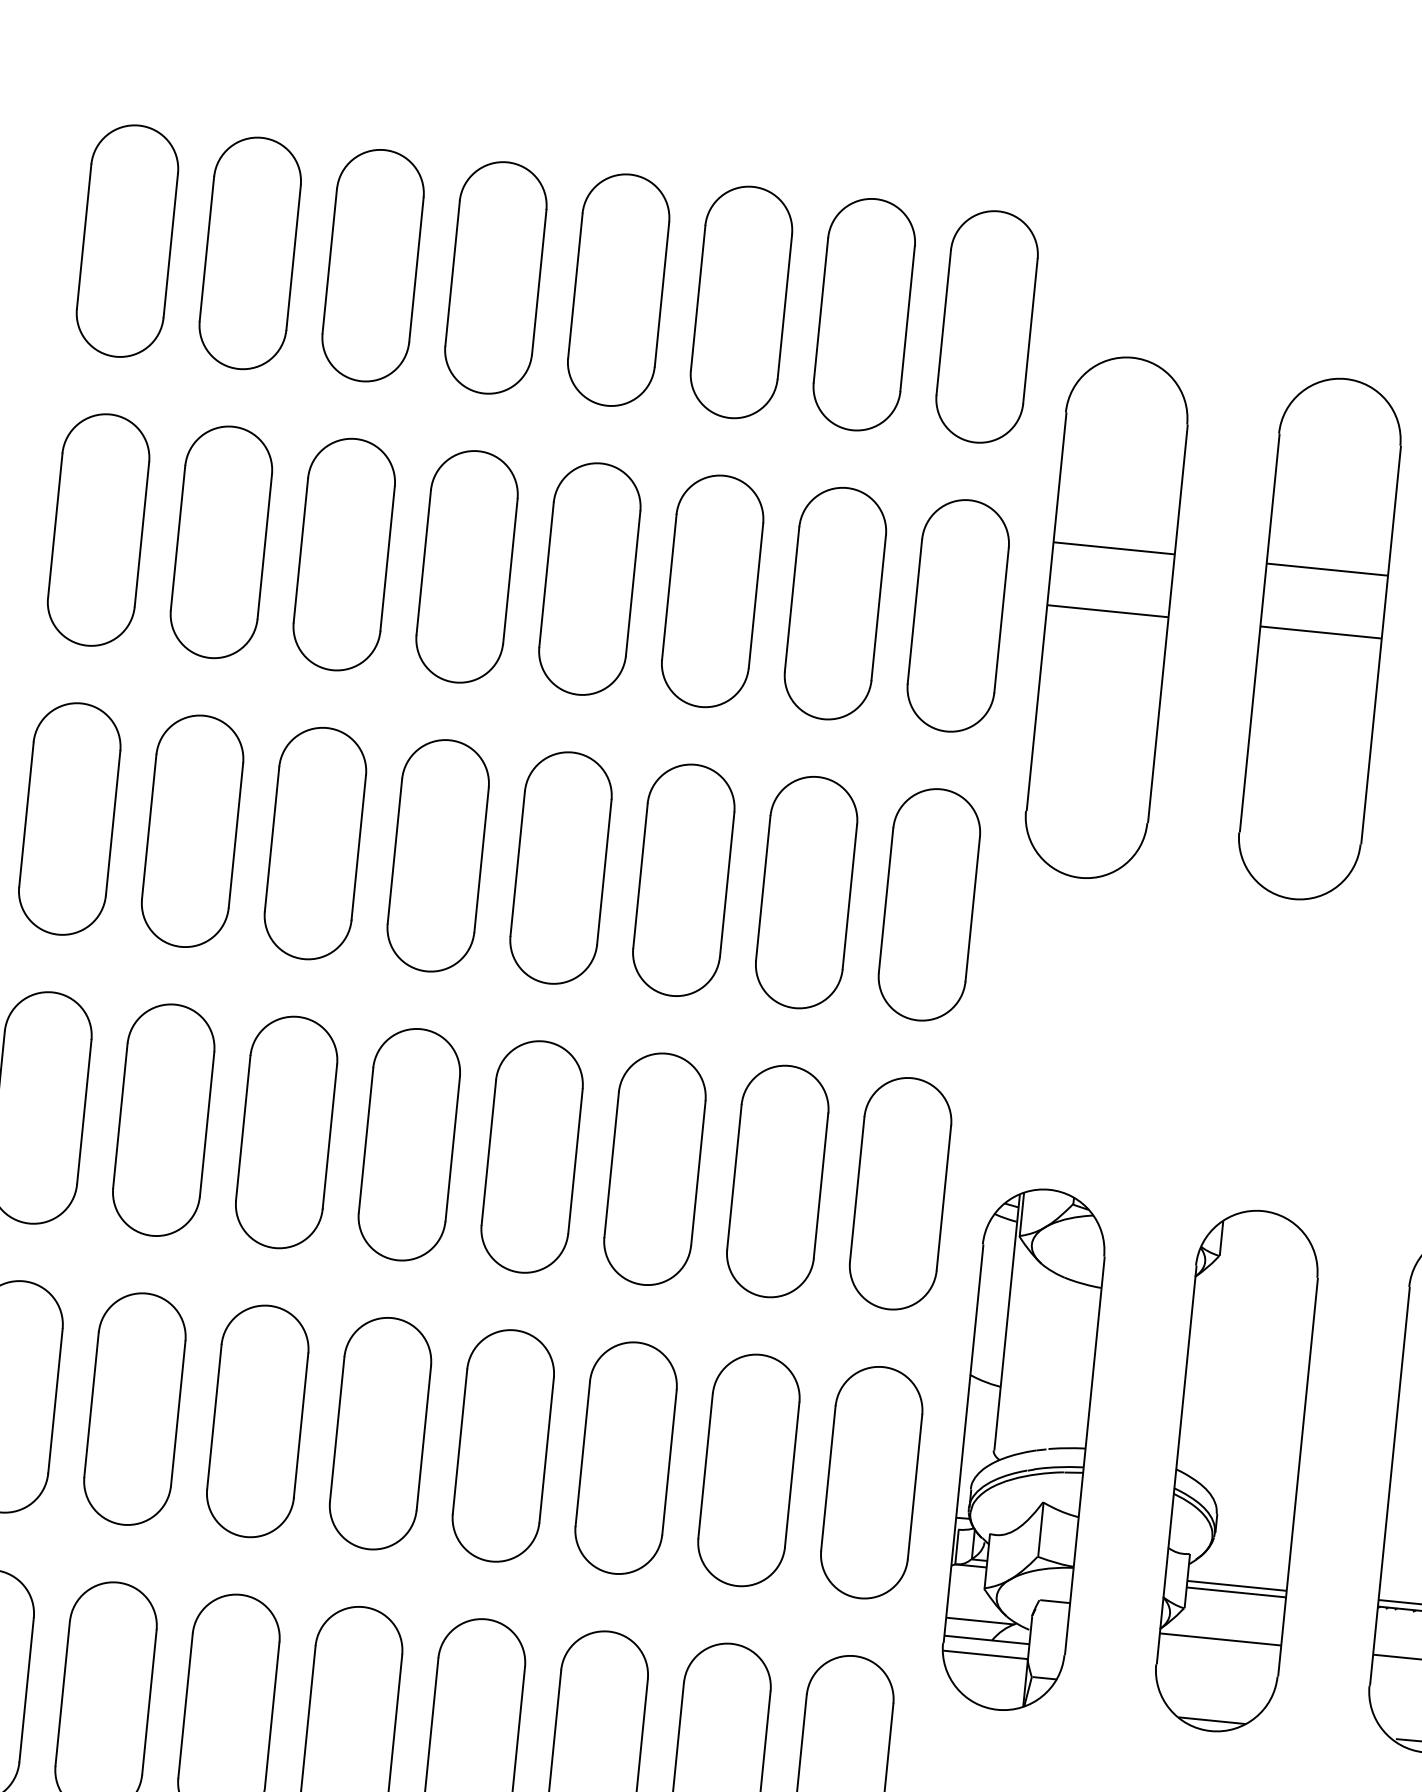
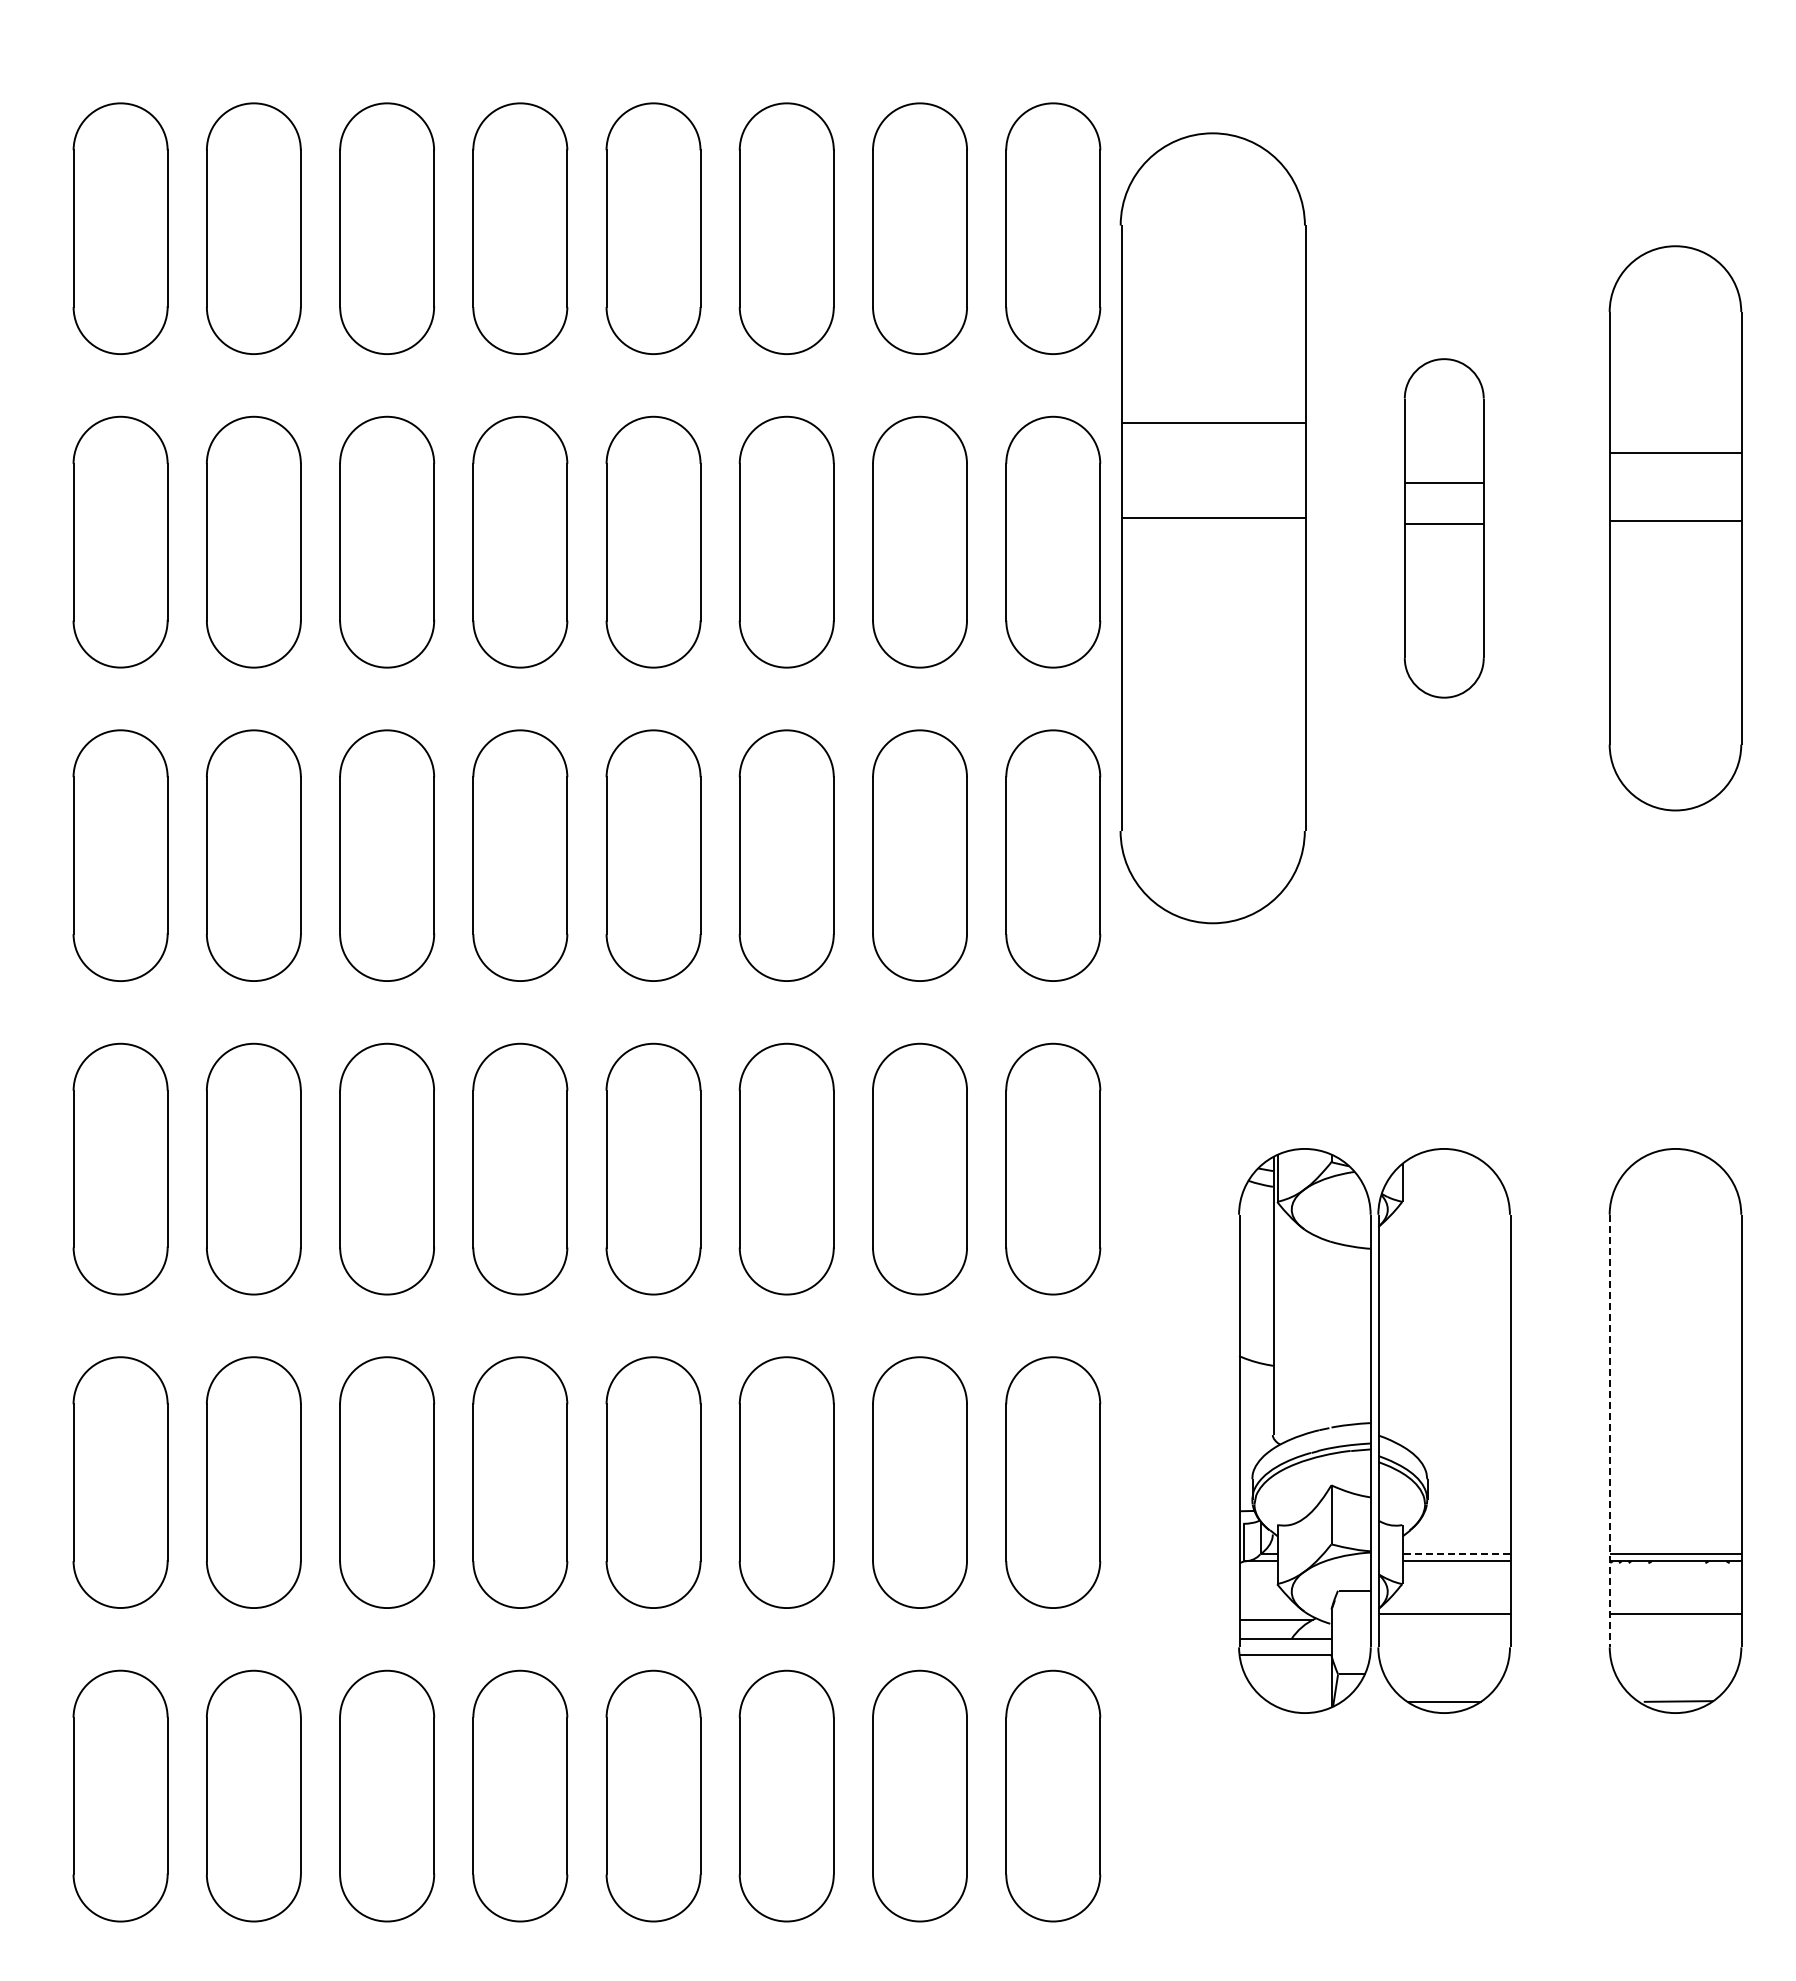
part: (1106, 617) -> (1212, 528), size x1.4
part: (1320, 639) -> (1444, 528), size x0.6
part: (1023, 1449) -> (1304, 1430), moved
line: (1390, 1486) -> (1610, 1431), solid -> dashed
line: (1236, 1586) -> (1456, 1554), solid -> dashed

